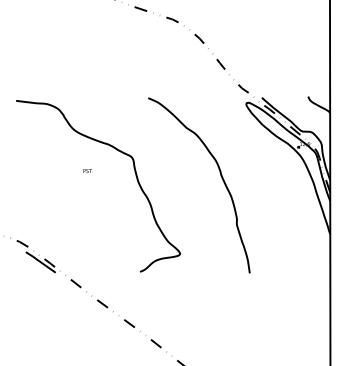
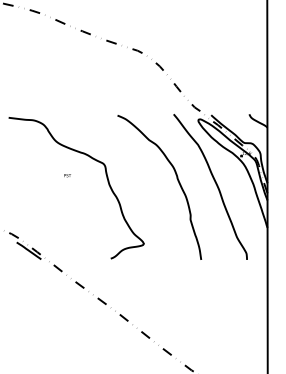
curve: (267, 181) -> (215, 184), added

